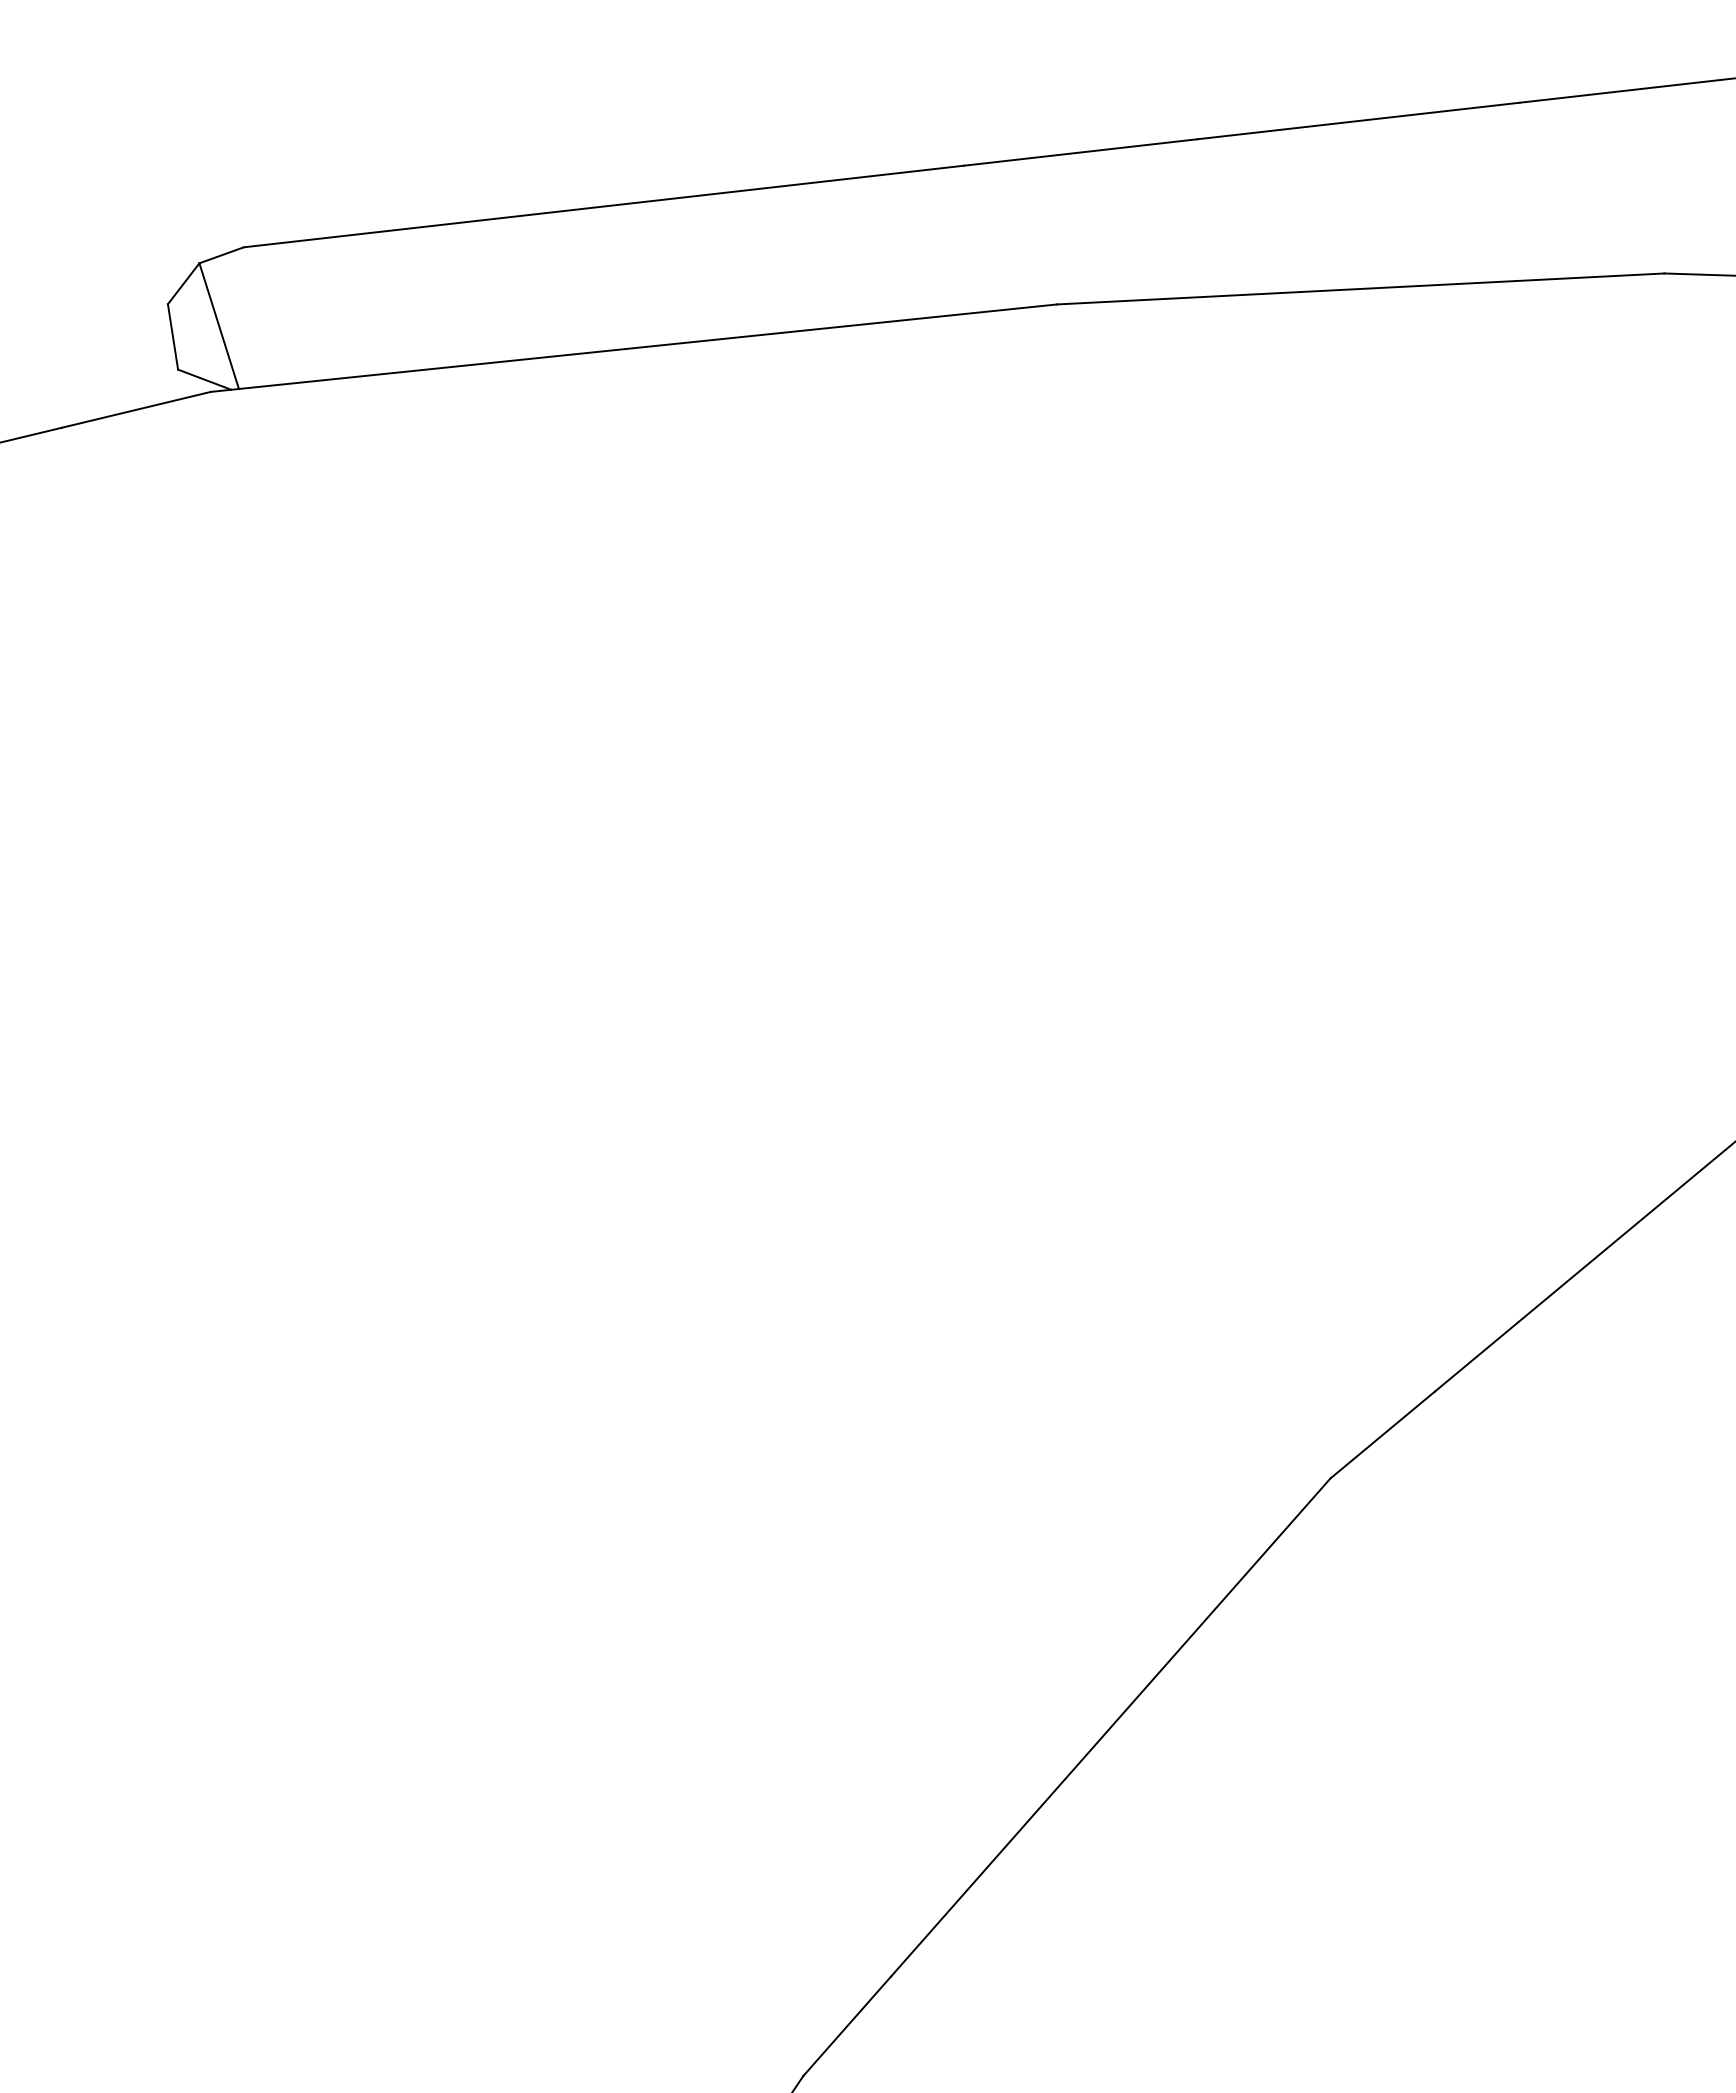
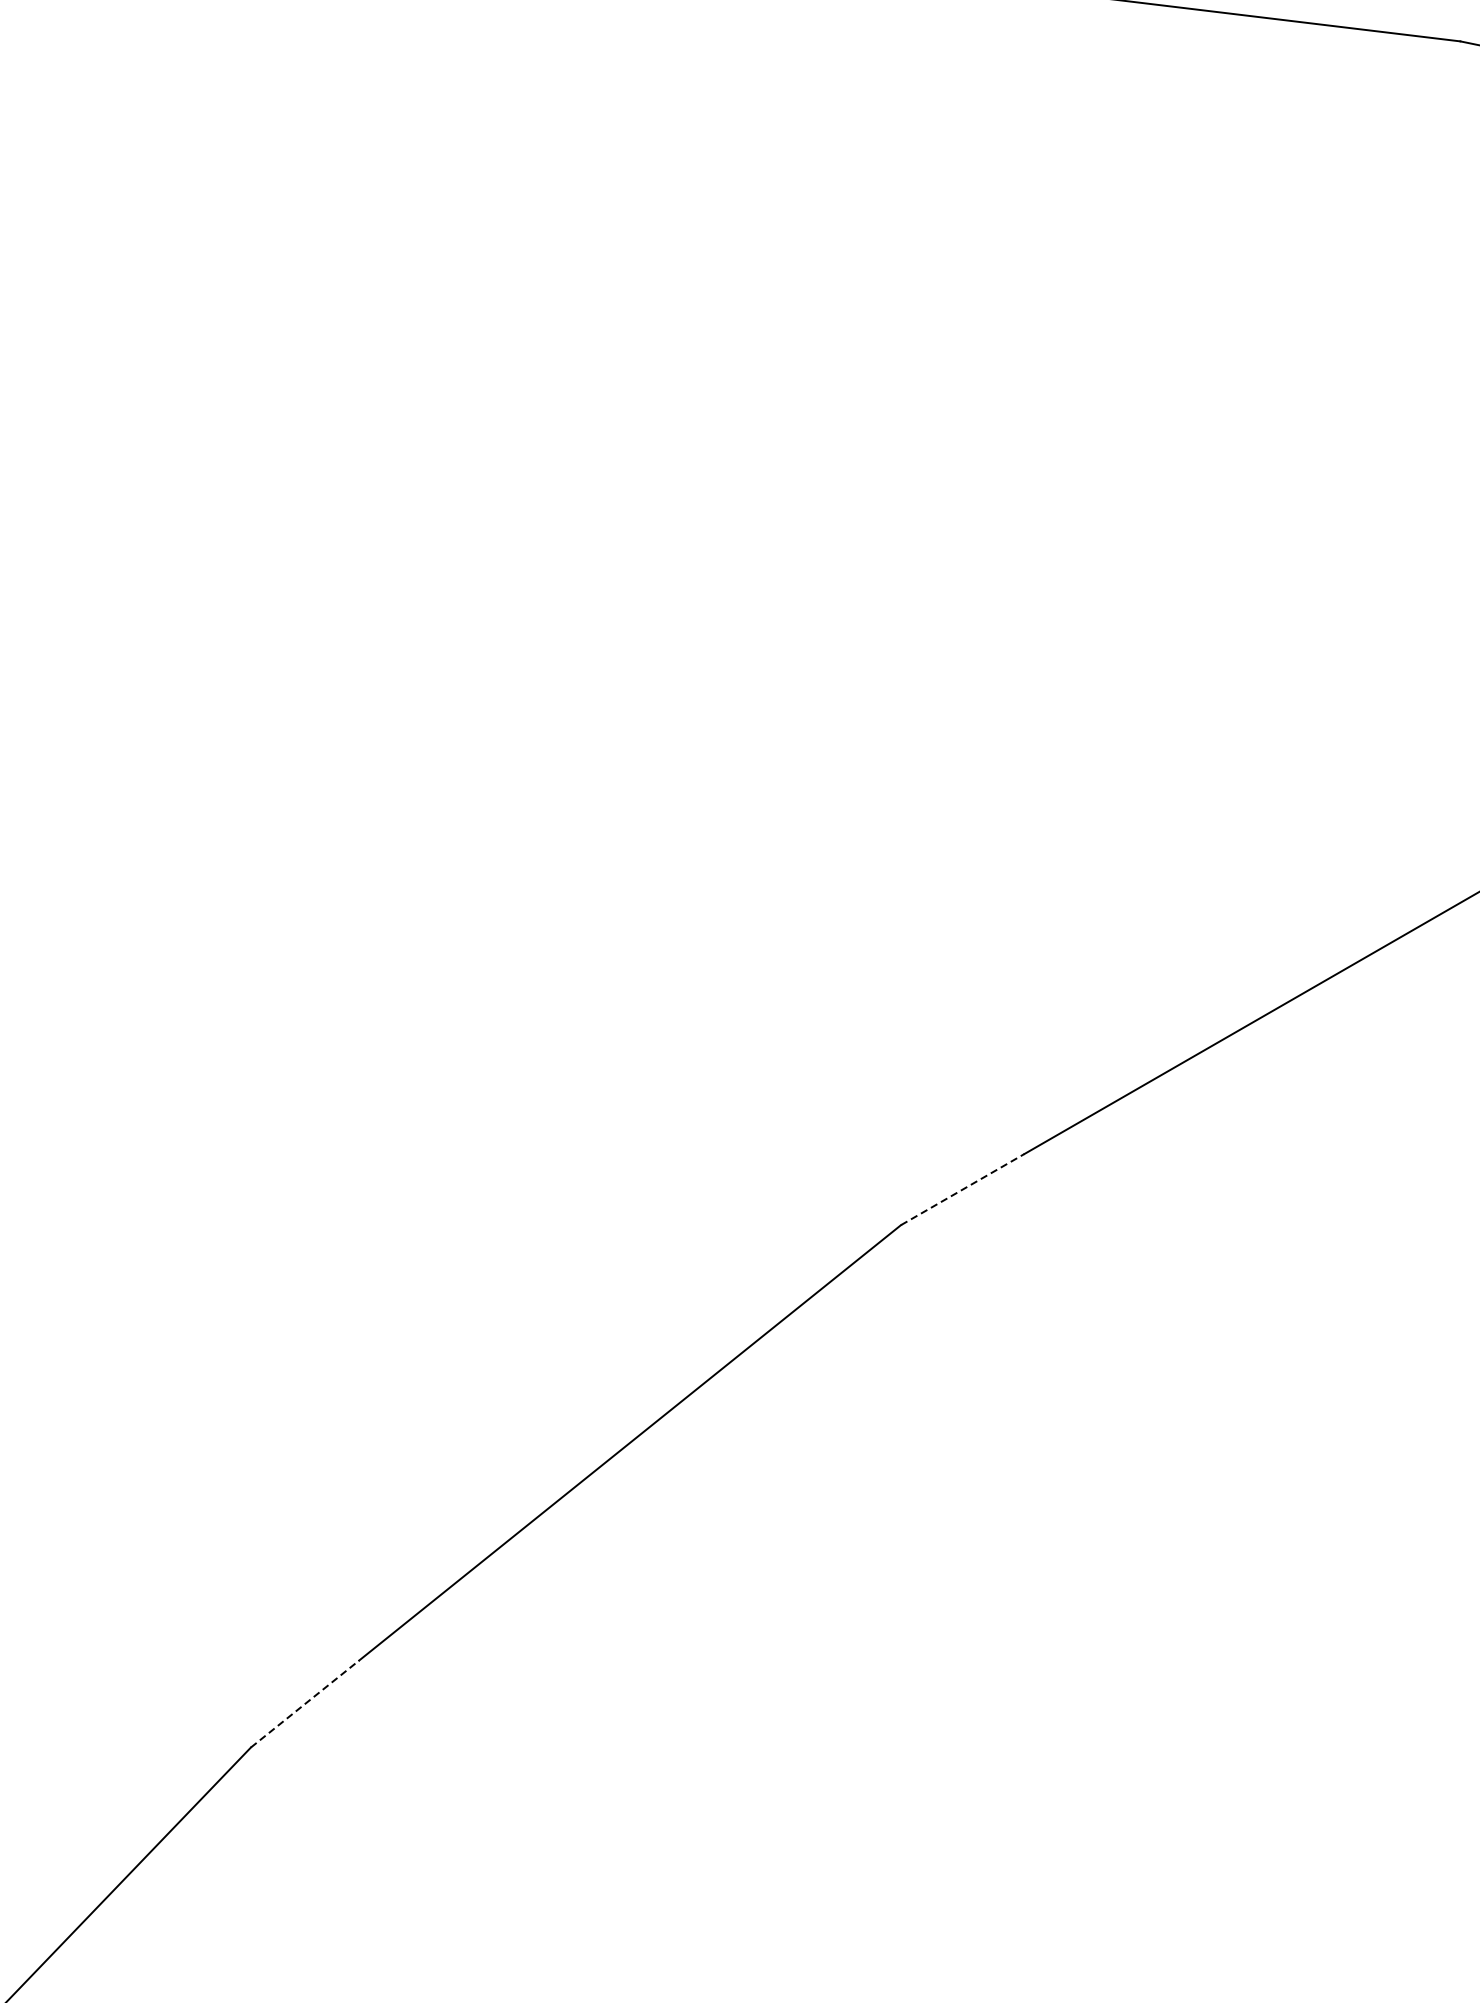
line: (1383, 1434) -> (963, 1189), solid -> dashed
line: (847, 2025) -> (305, 1703), solid -> dashed

